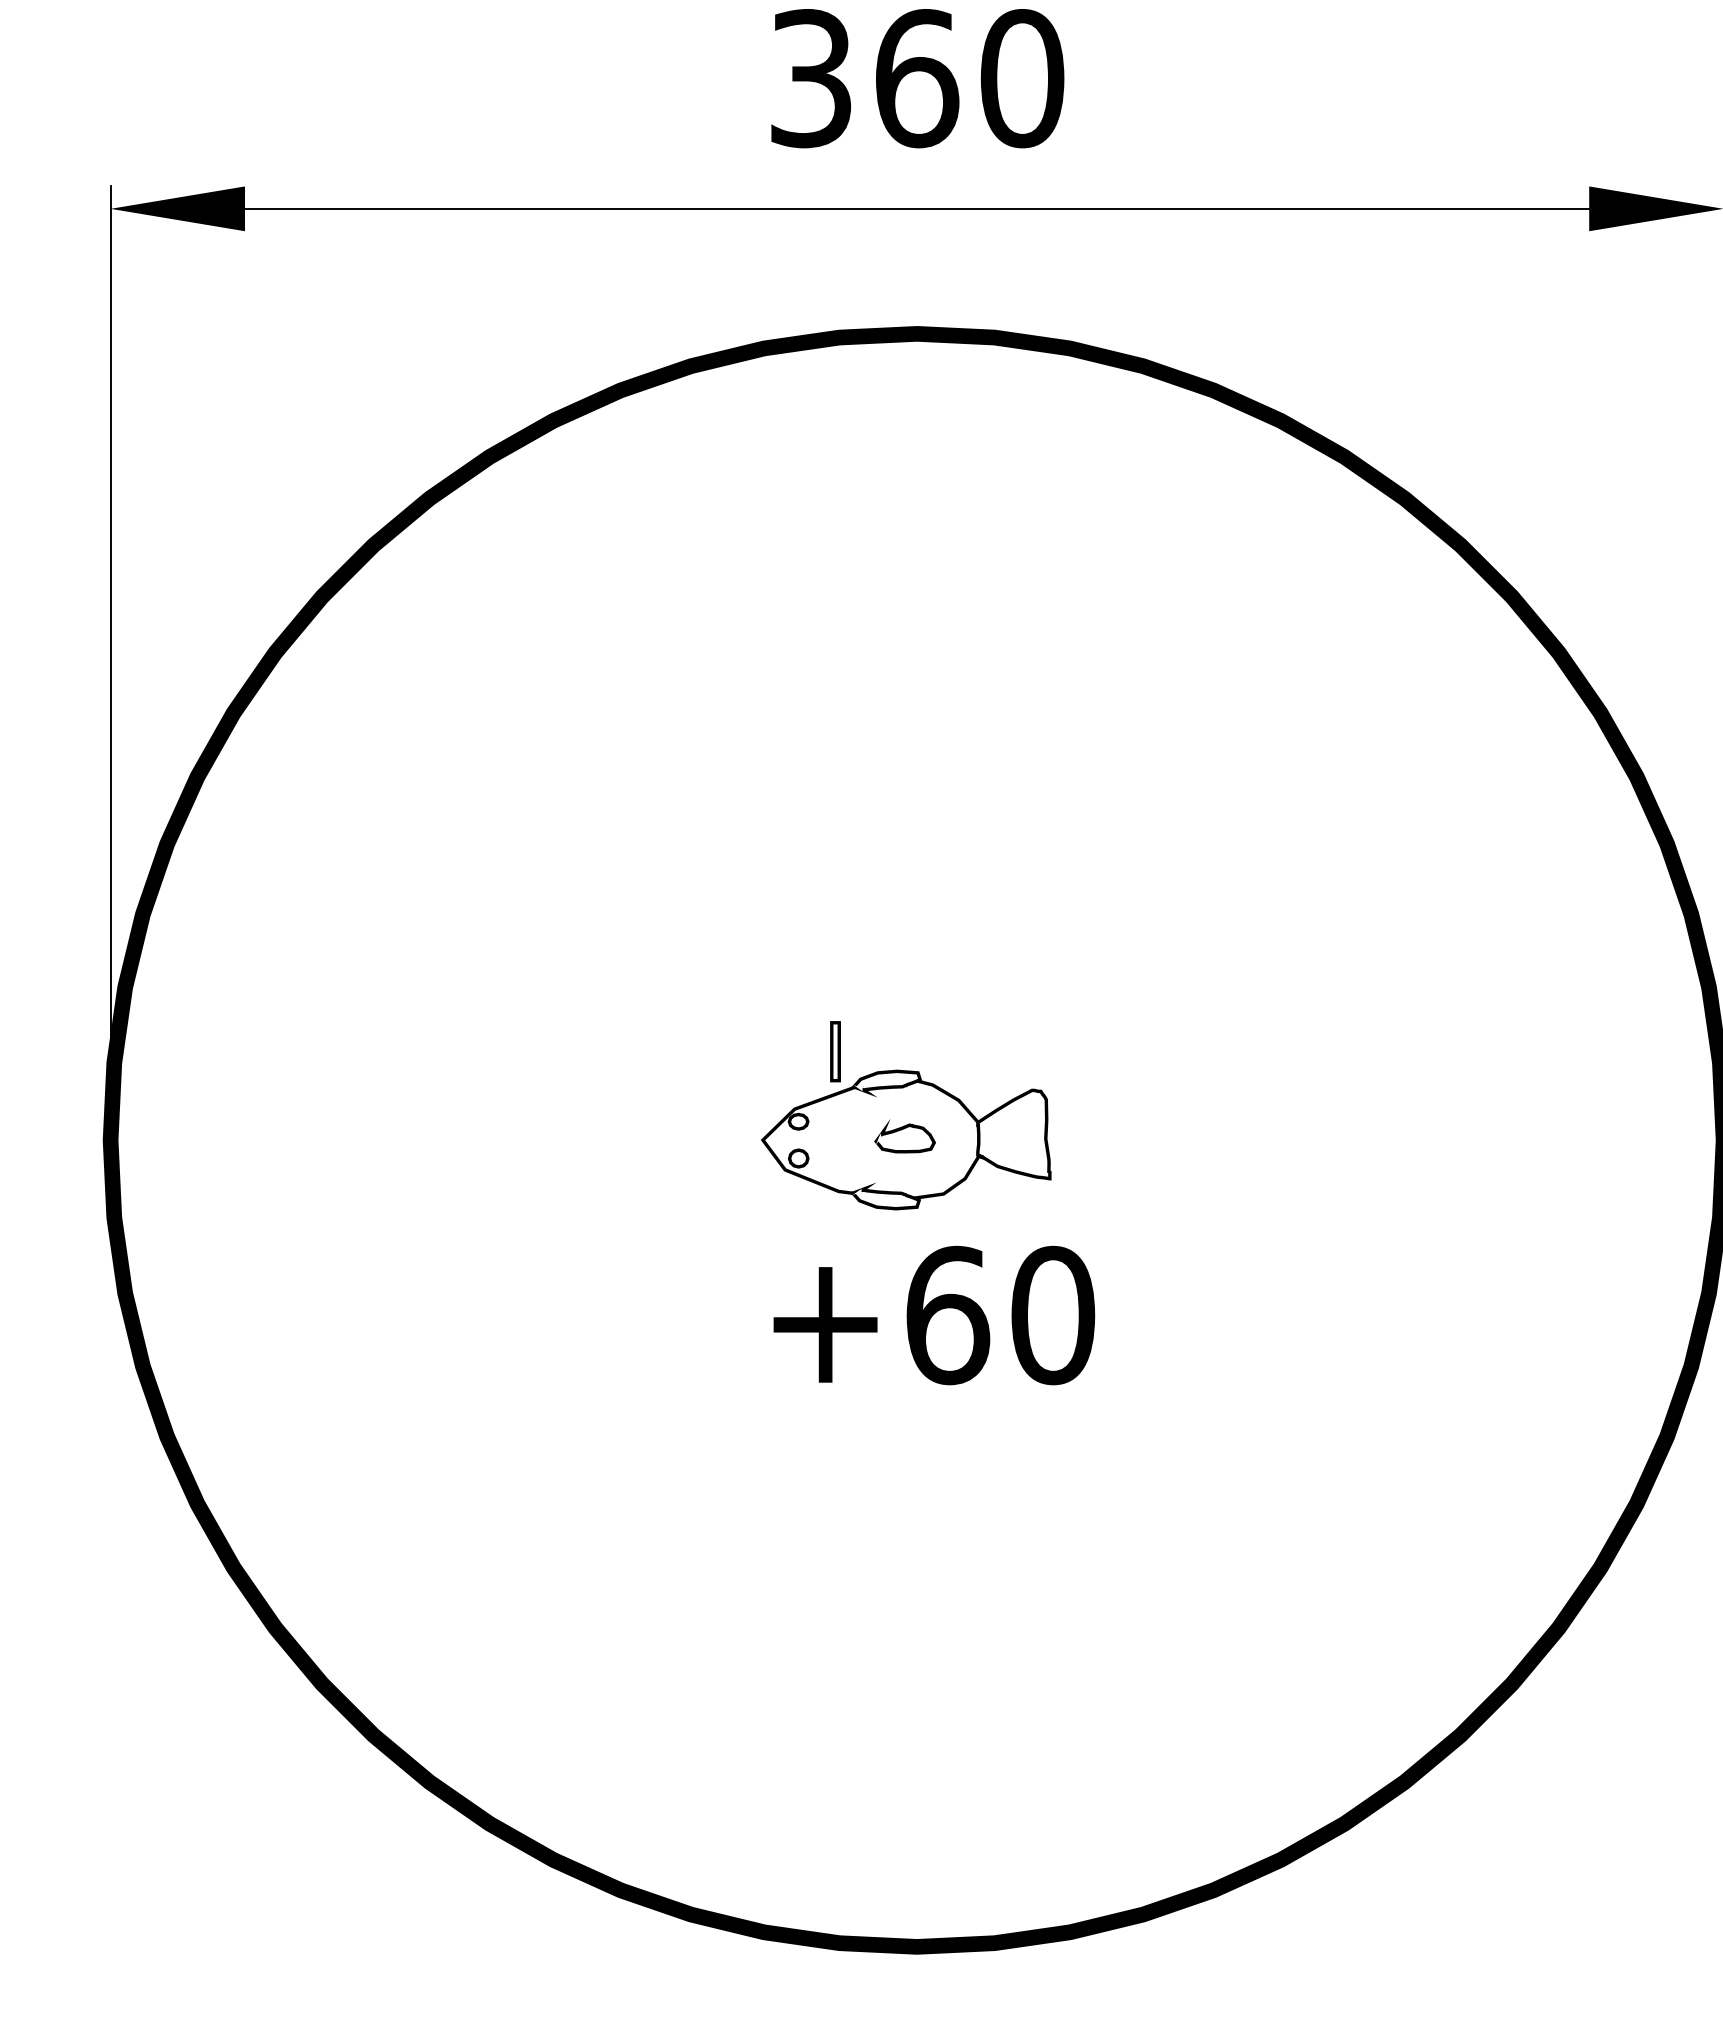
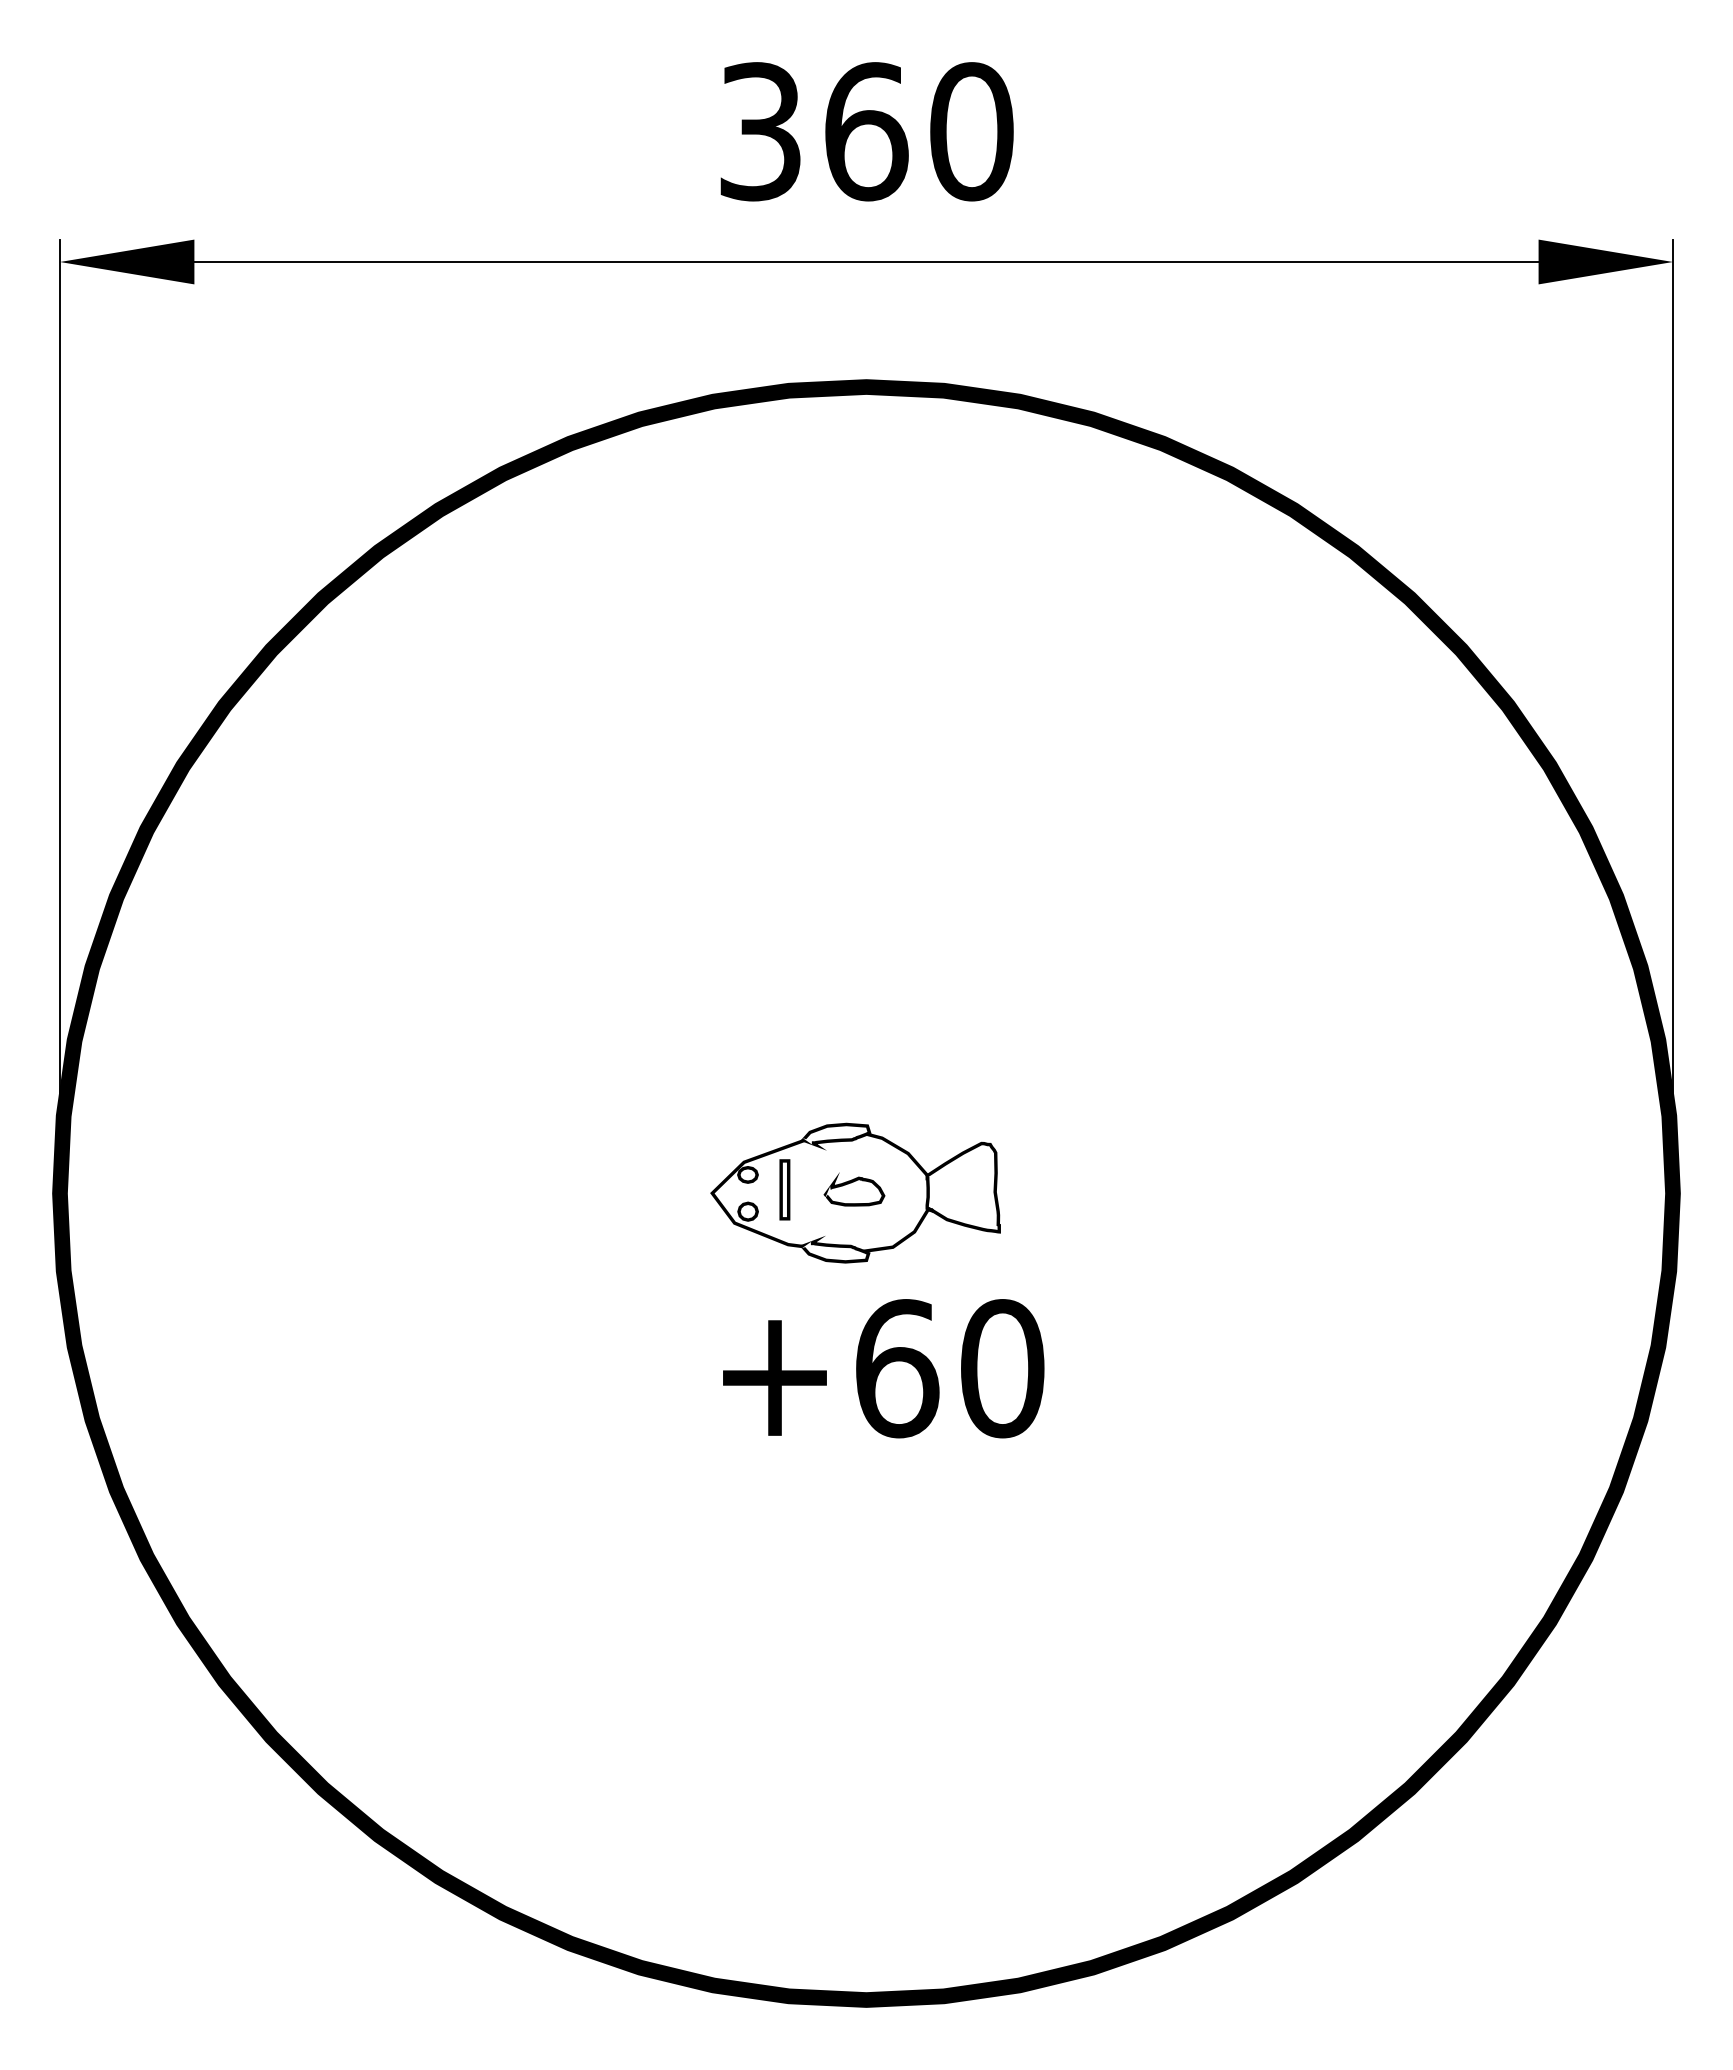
part: (835, 1051) -> (784, 1189), moved

